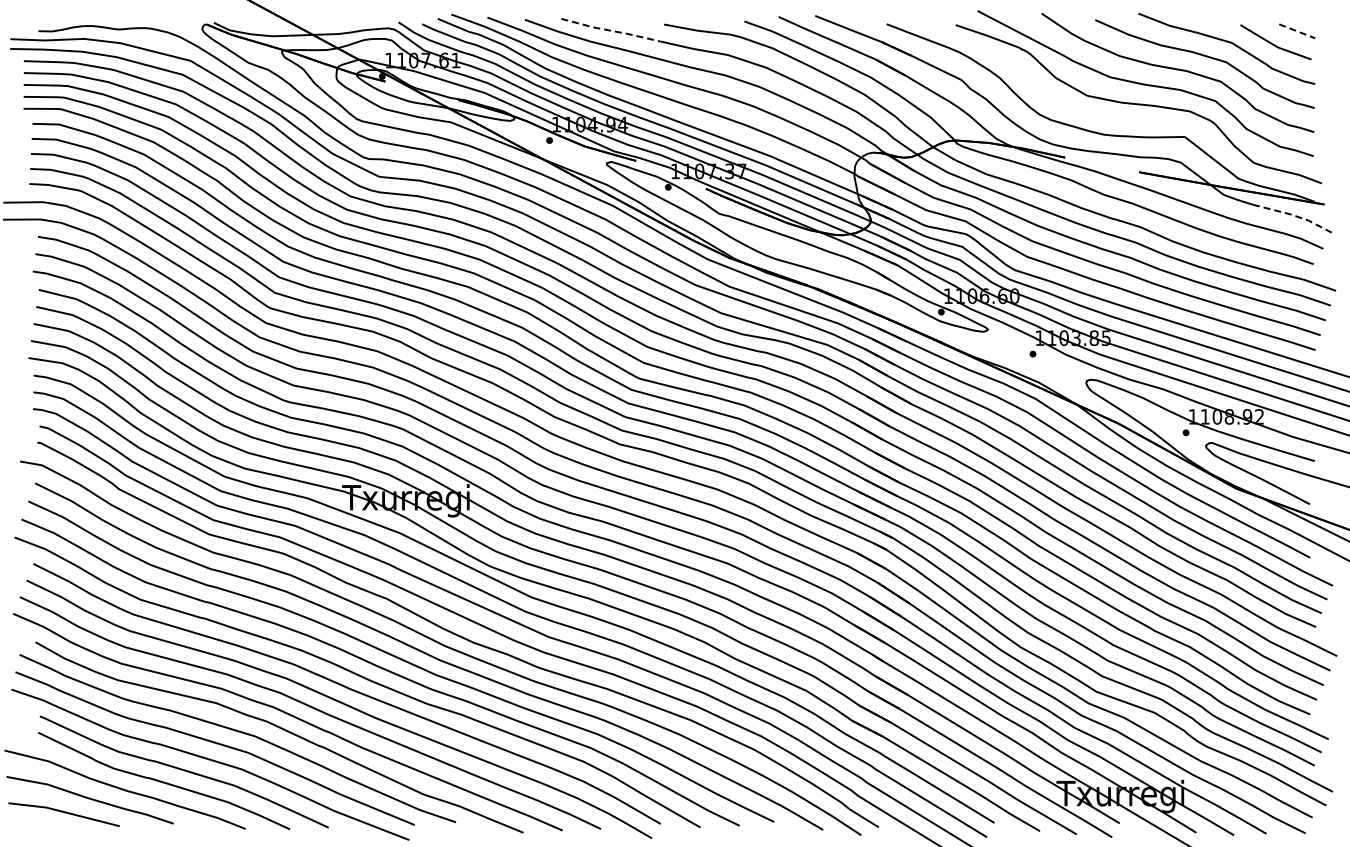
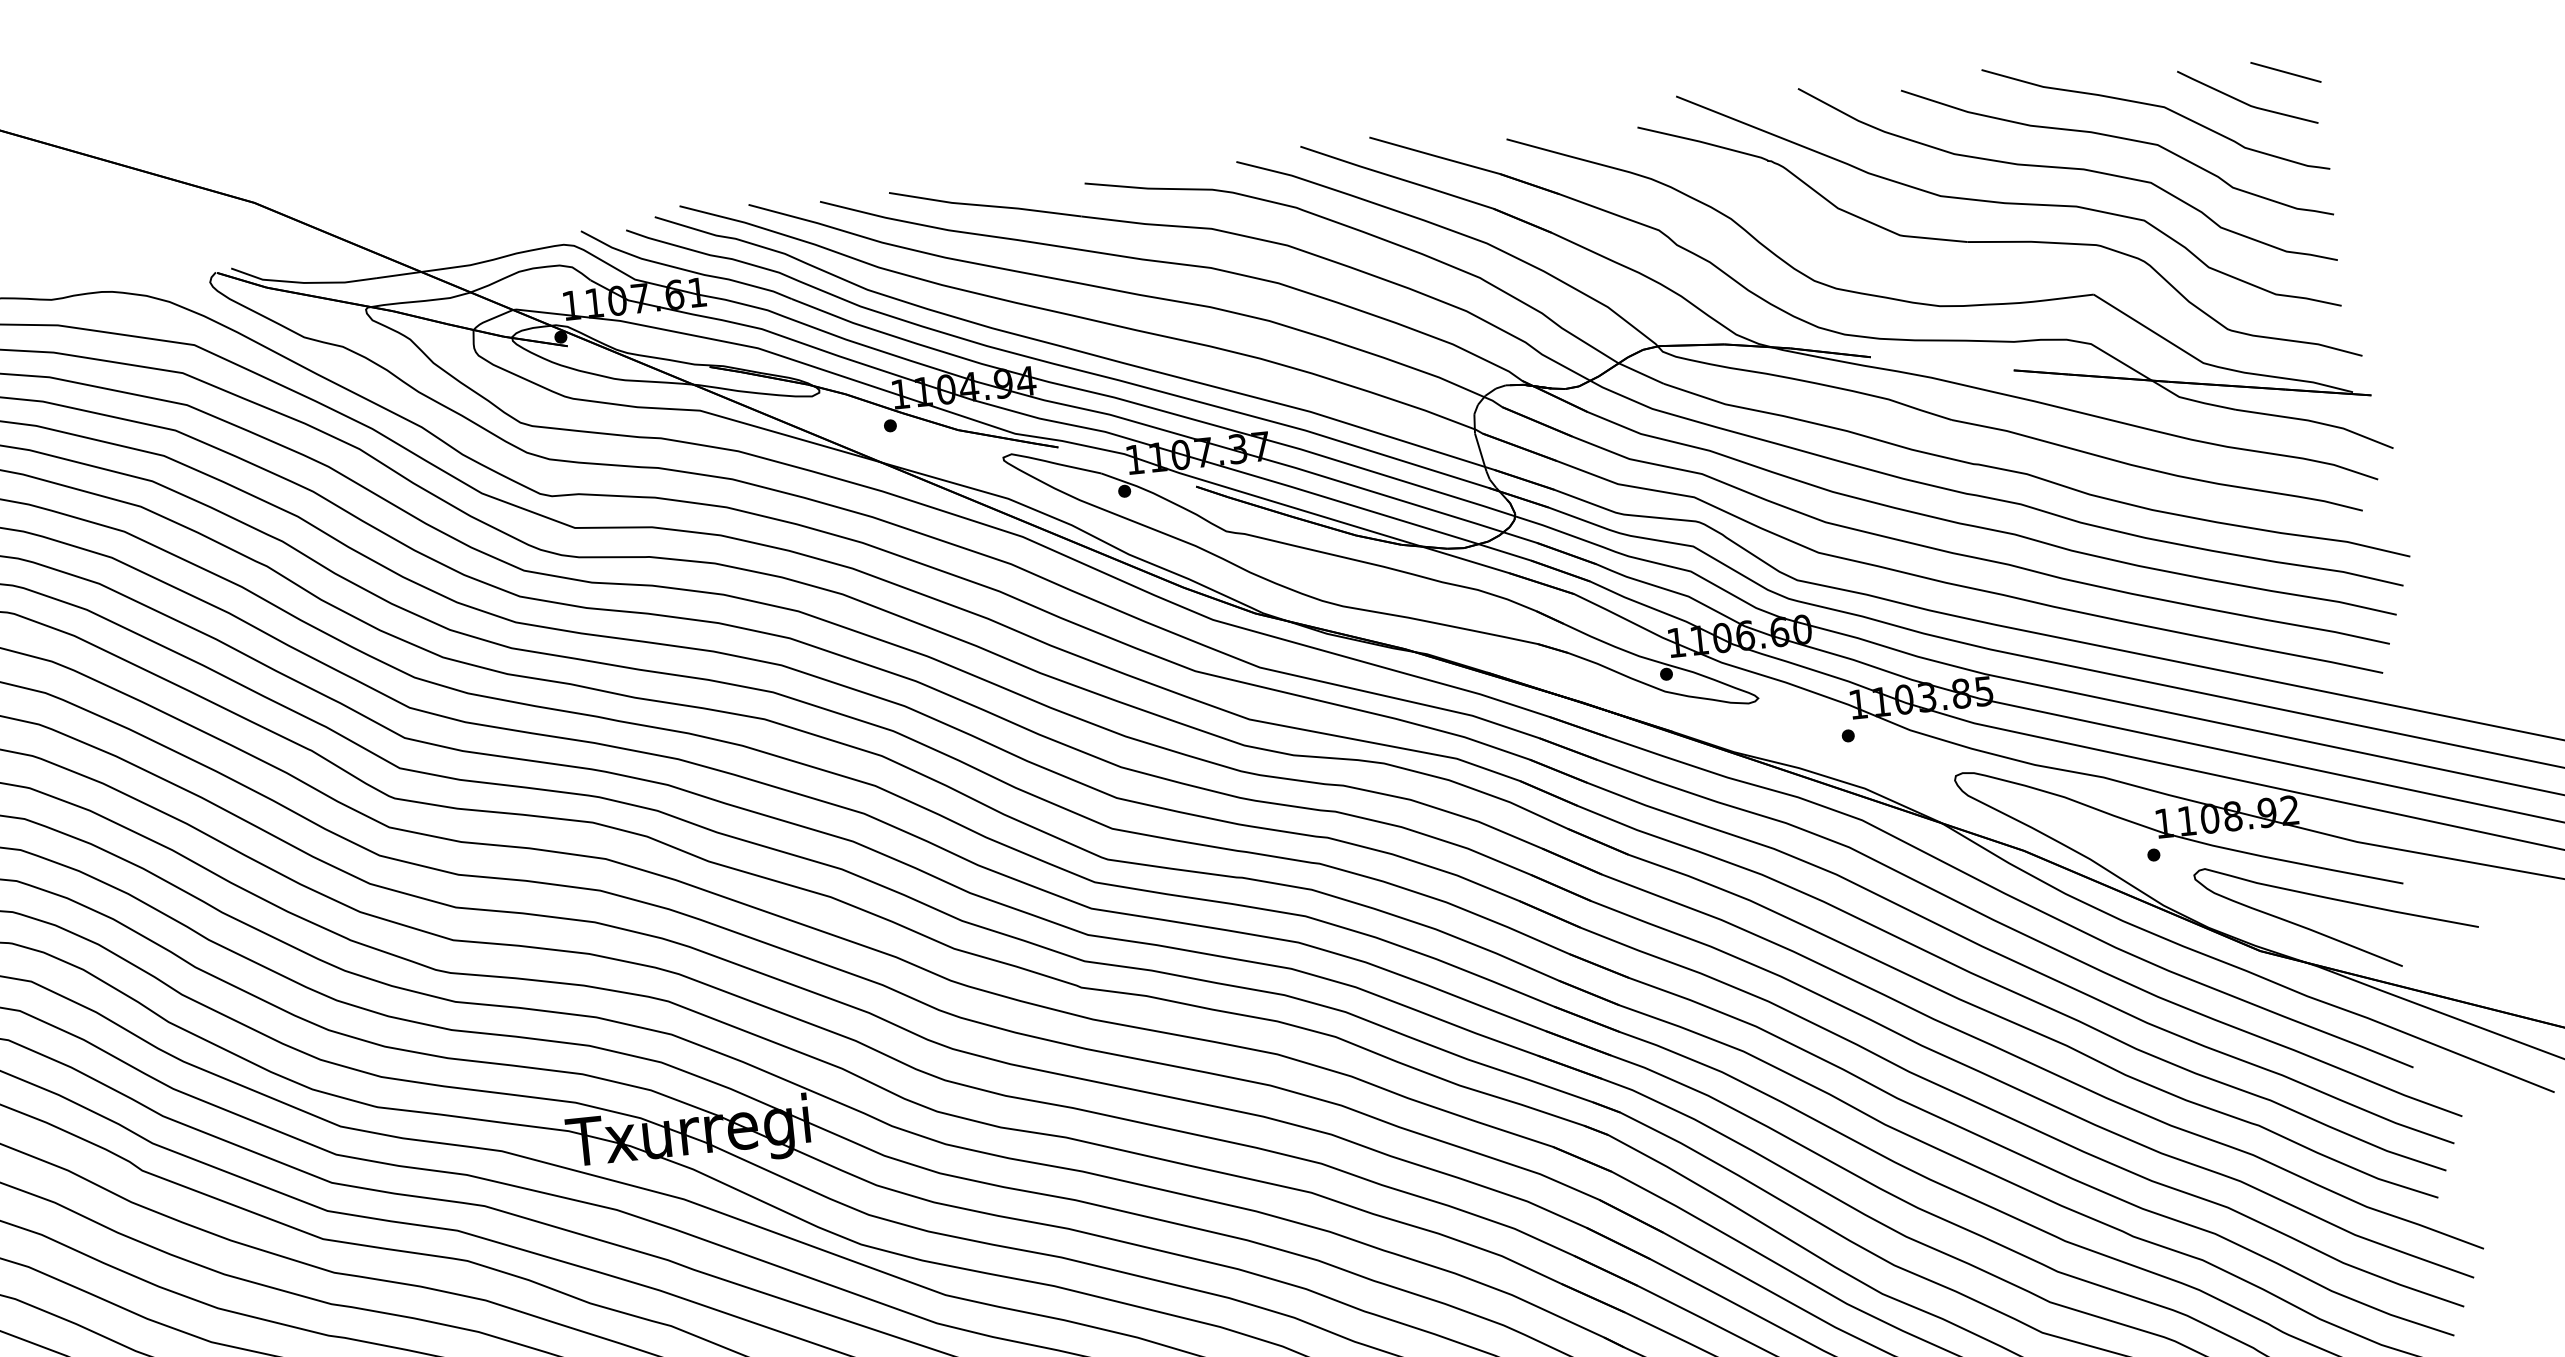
line: (611, 30) -> (986, 205), dashed -> solid
line: (1297, 31) -> (2286, 72), dashed -> solid
line: (1294, 215) -> (2316, 421), dashed -> solid

